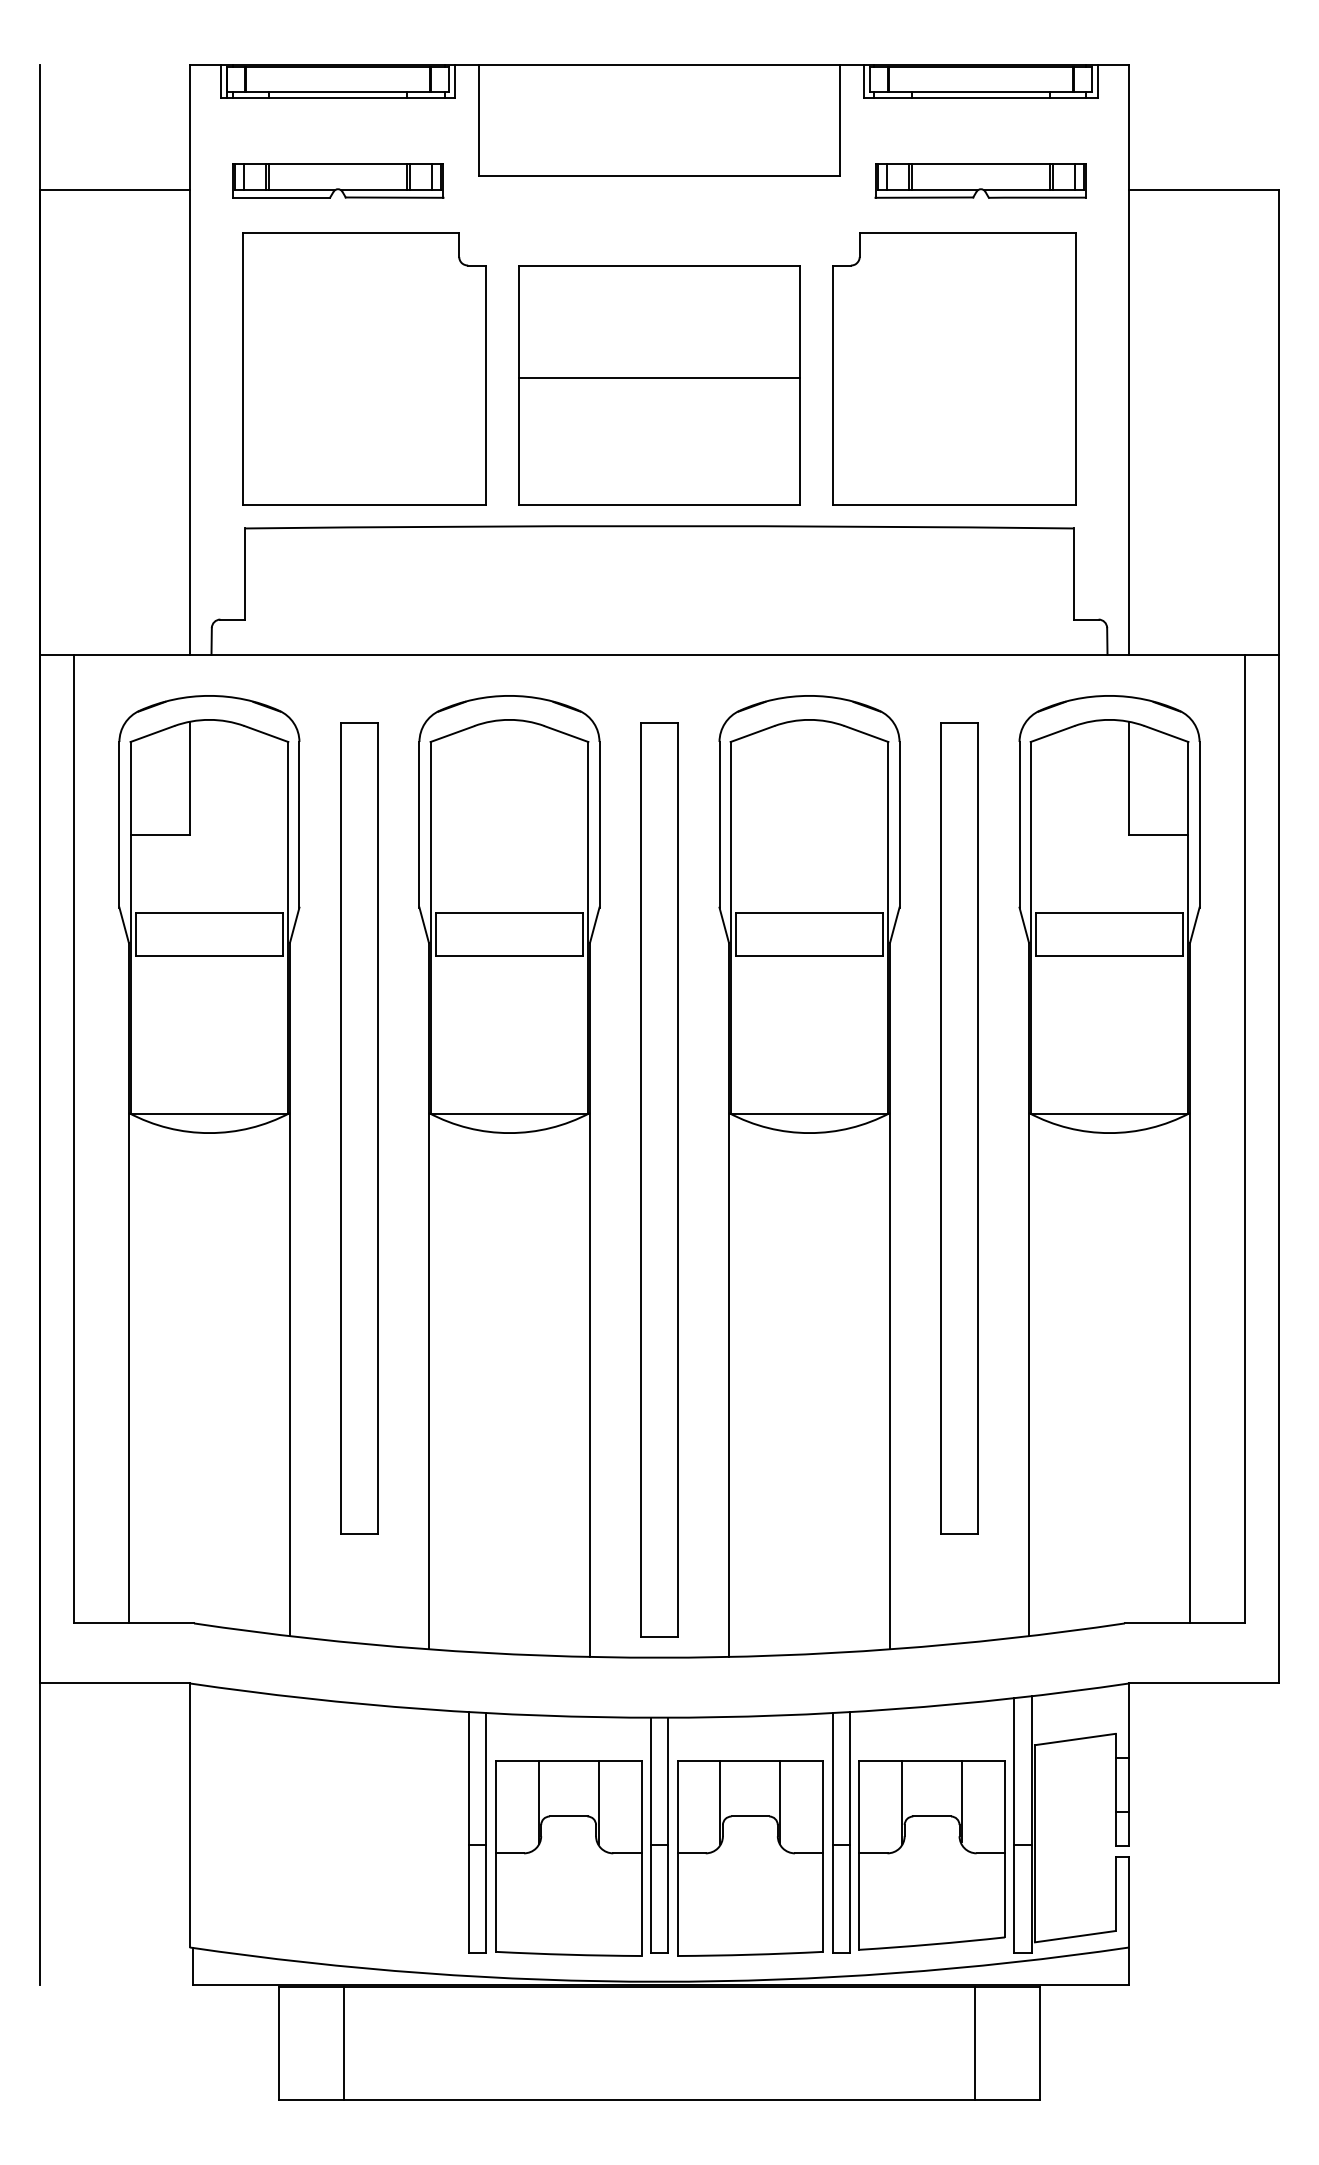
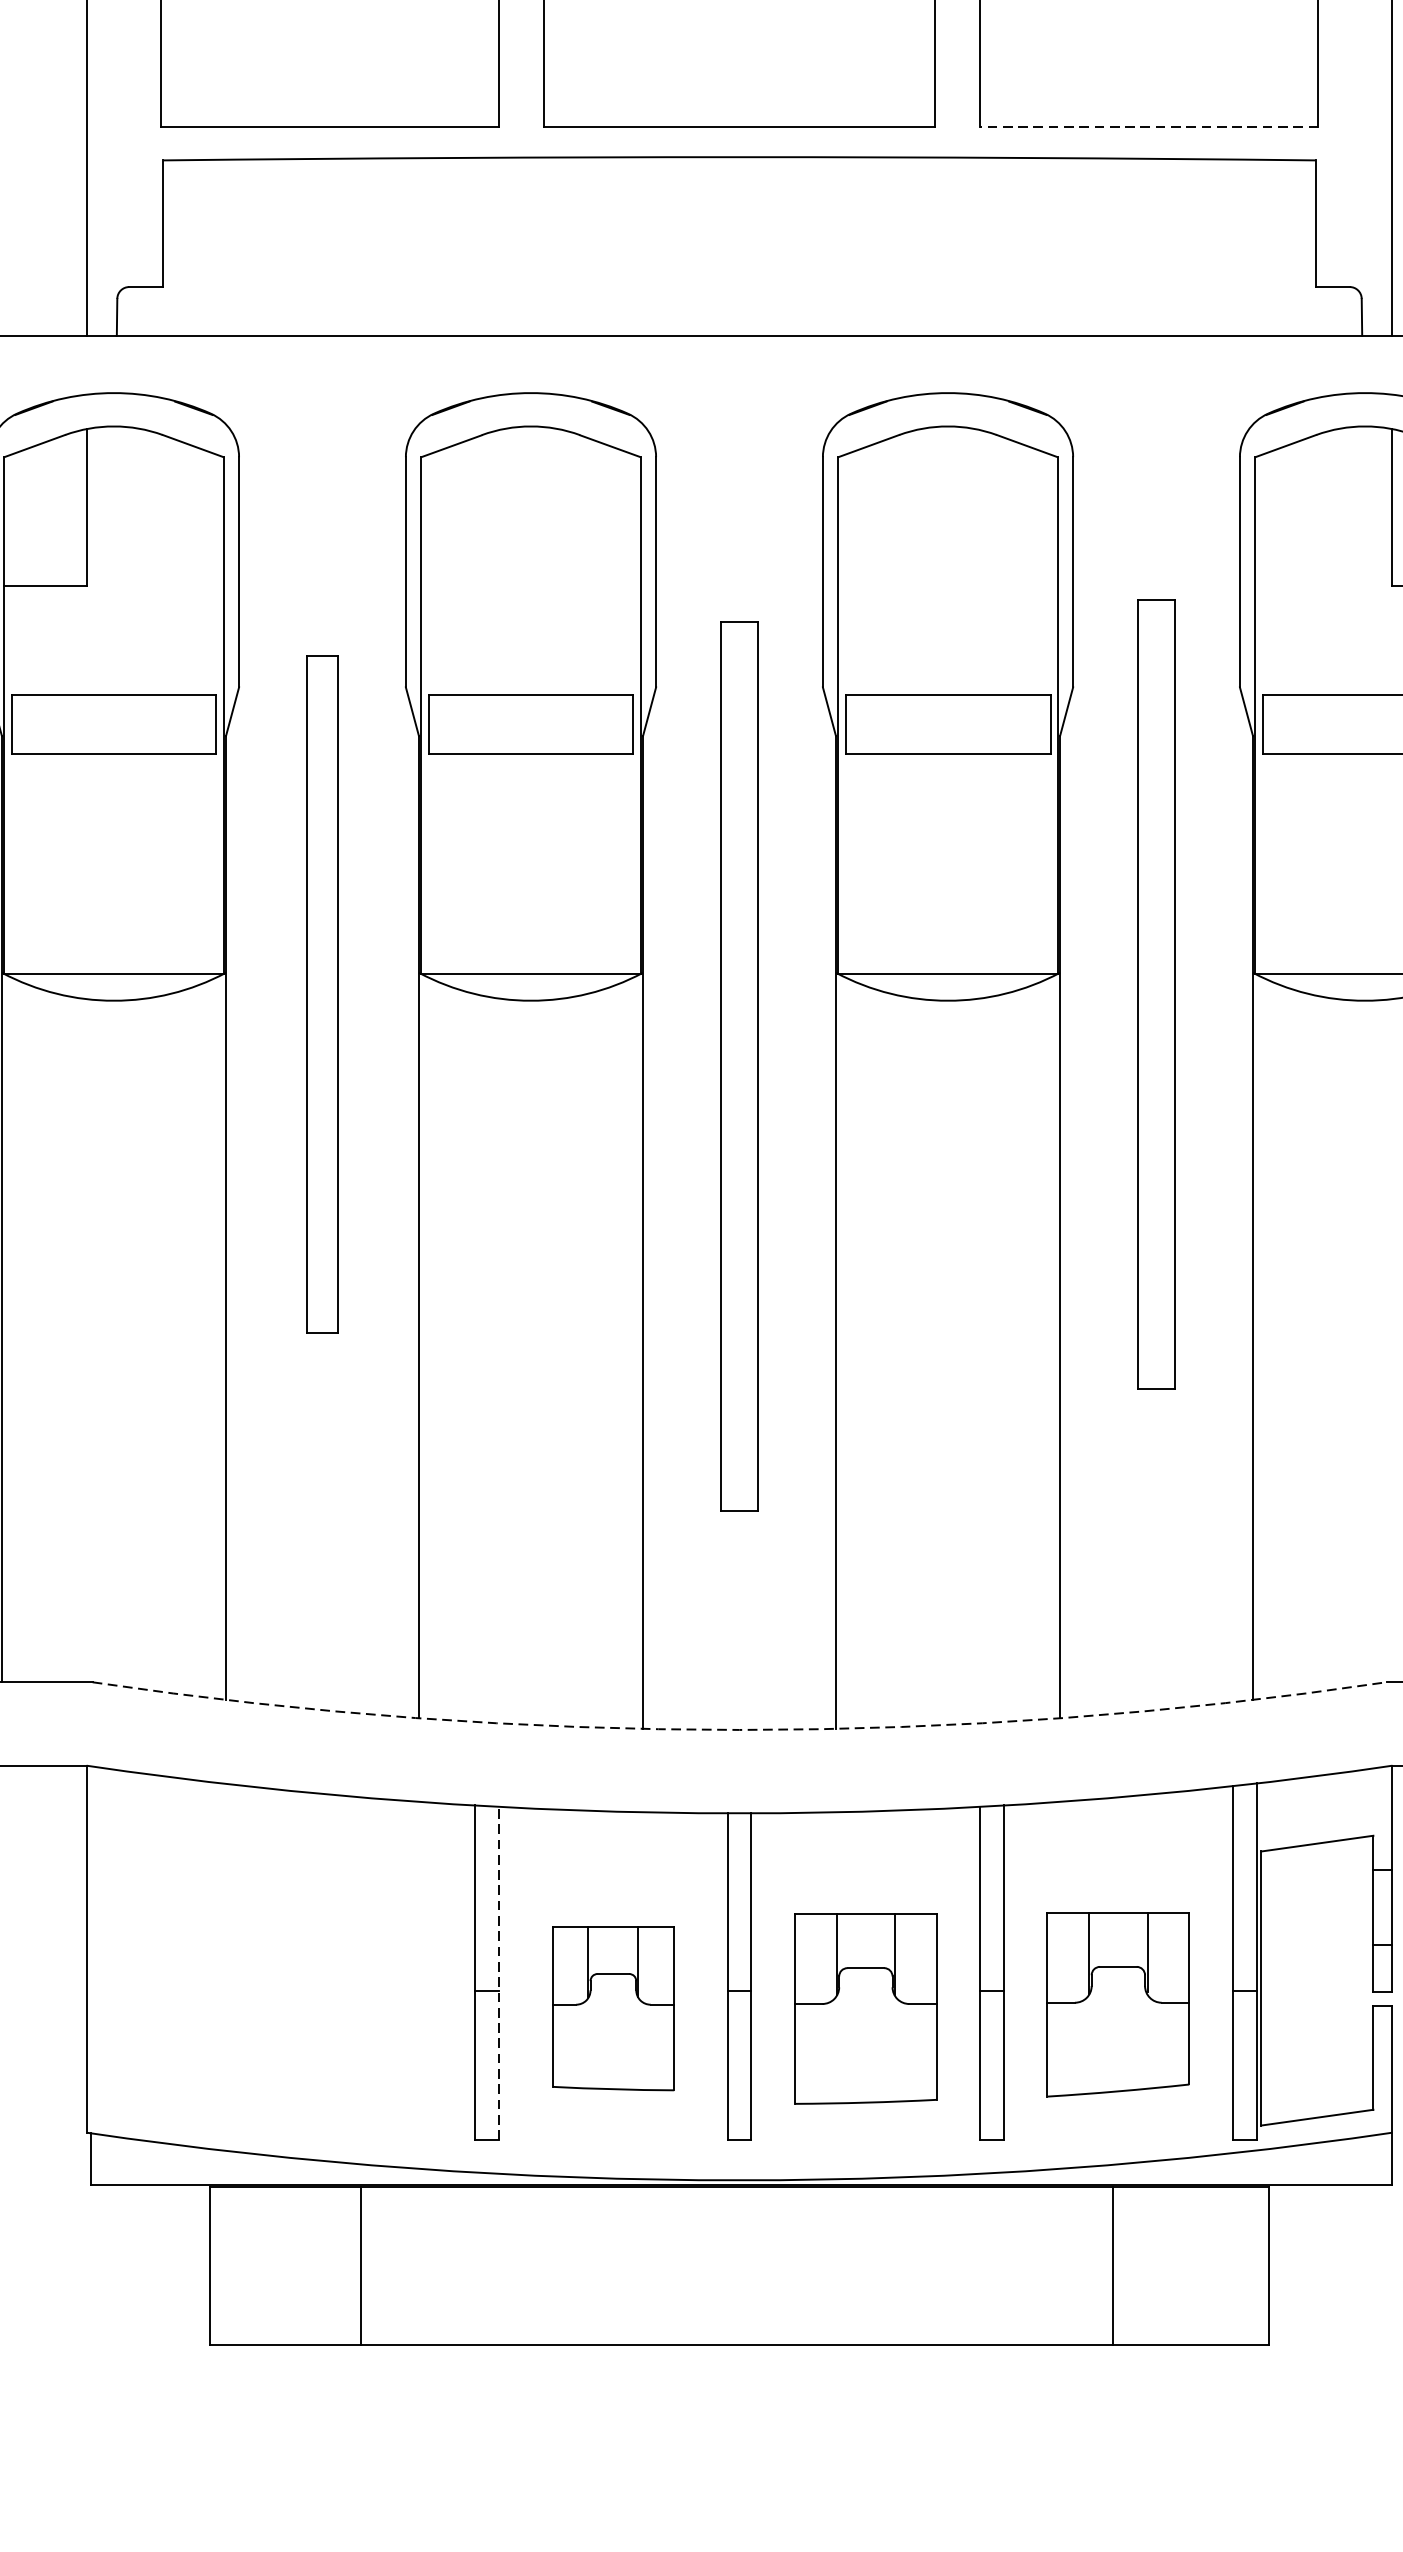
line: (954, 504) -> (1149, 127), solid -> dashed
part: (359, 1128) -> (322, 994), size x0.6
part: (959, 1128) -> (1156, 994), size x0.7
part: (659, 1179) -> (739, 1065), size x0.7
arc: (659, 1657) -> (739, 1729), solid -> dashed
line: (486, 1832) -> (499, 1972), solid -> dashed
part: (931, 1855) -> (1117, 2004), size x0.7
part: (568, 1858) -> (613, 2009), size x0.6
part: (750, 1858) -> (865, 2009), size x0.7
line: (344, 2043) -> (361, 2266), moved
line: (974, 2043) -> (1112, 2266), moved

